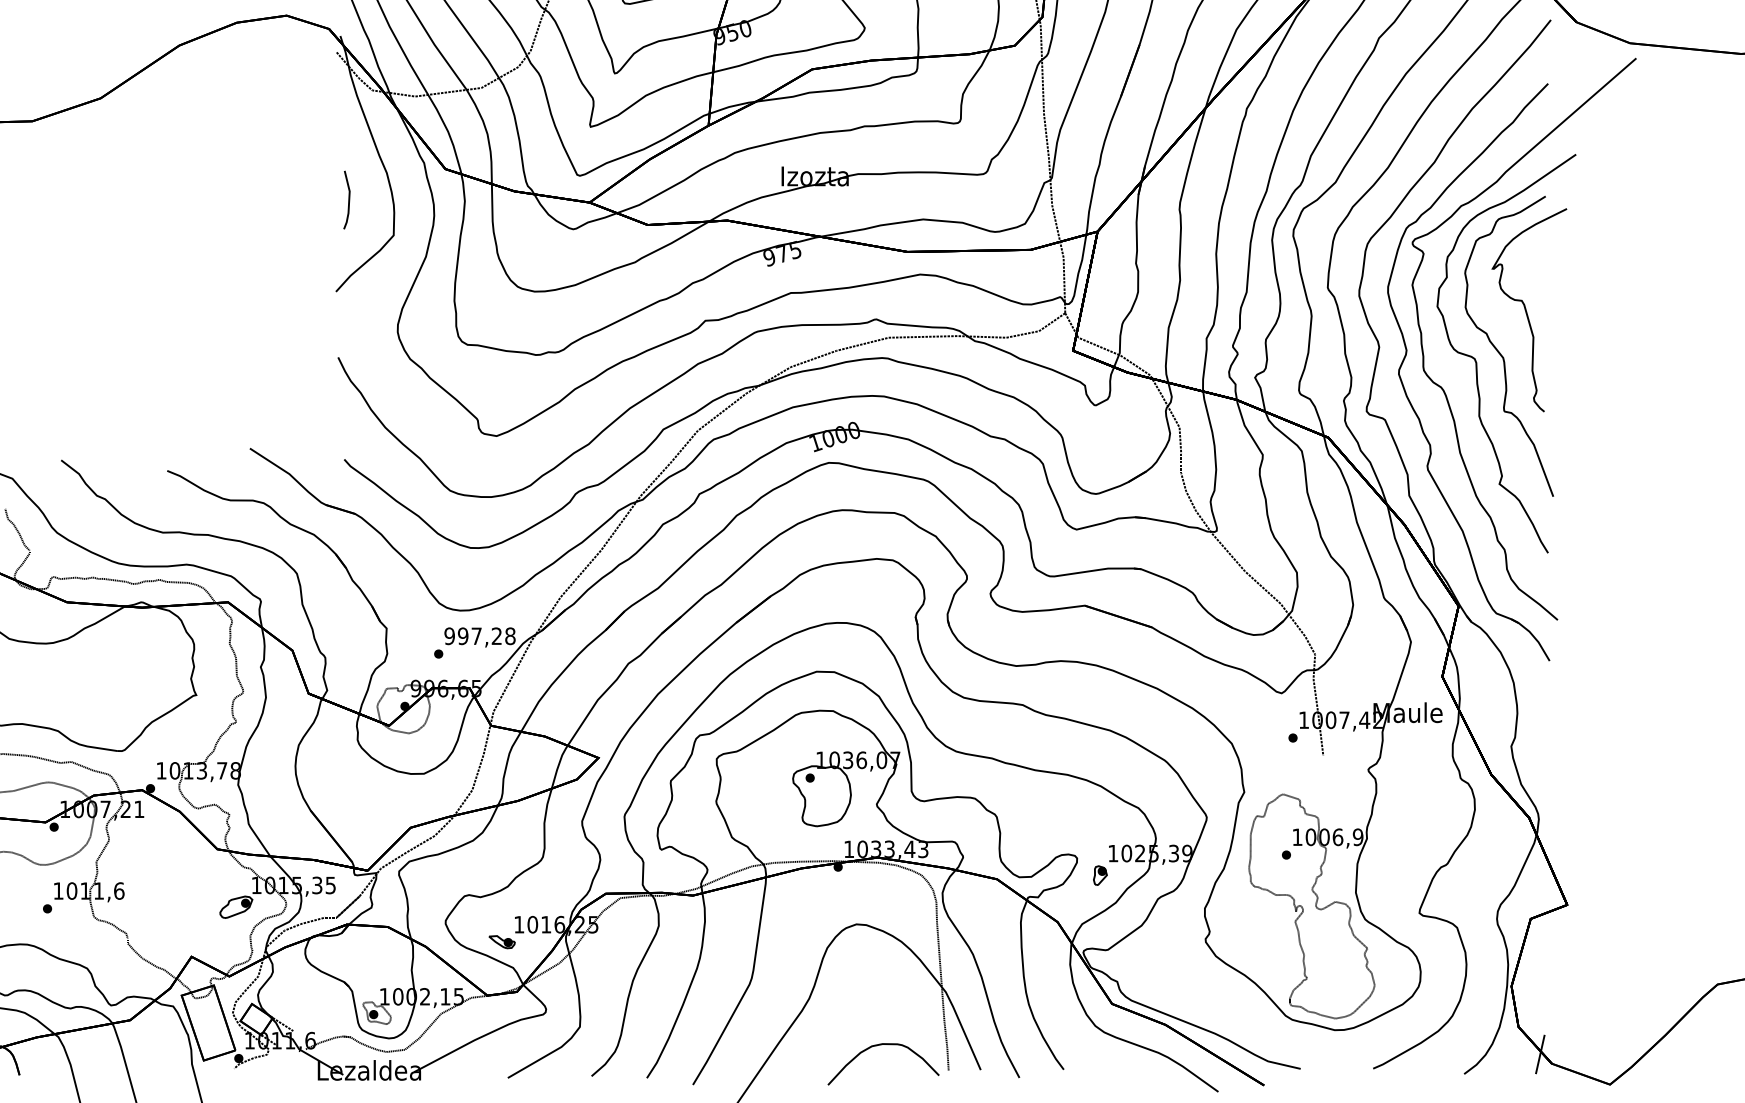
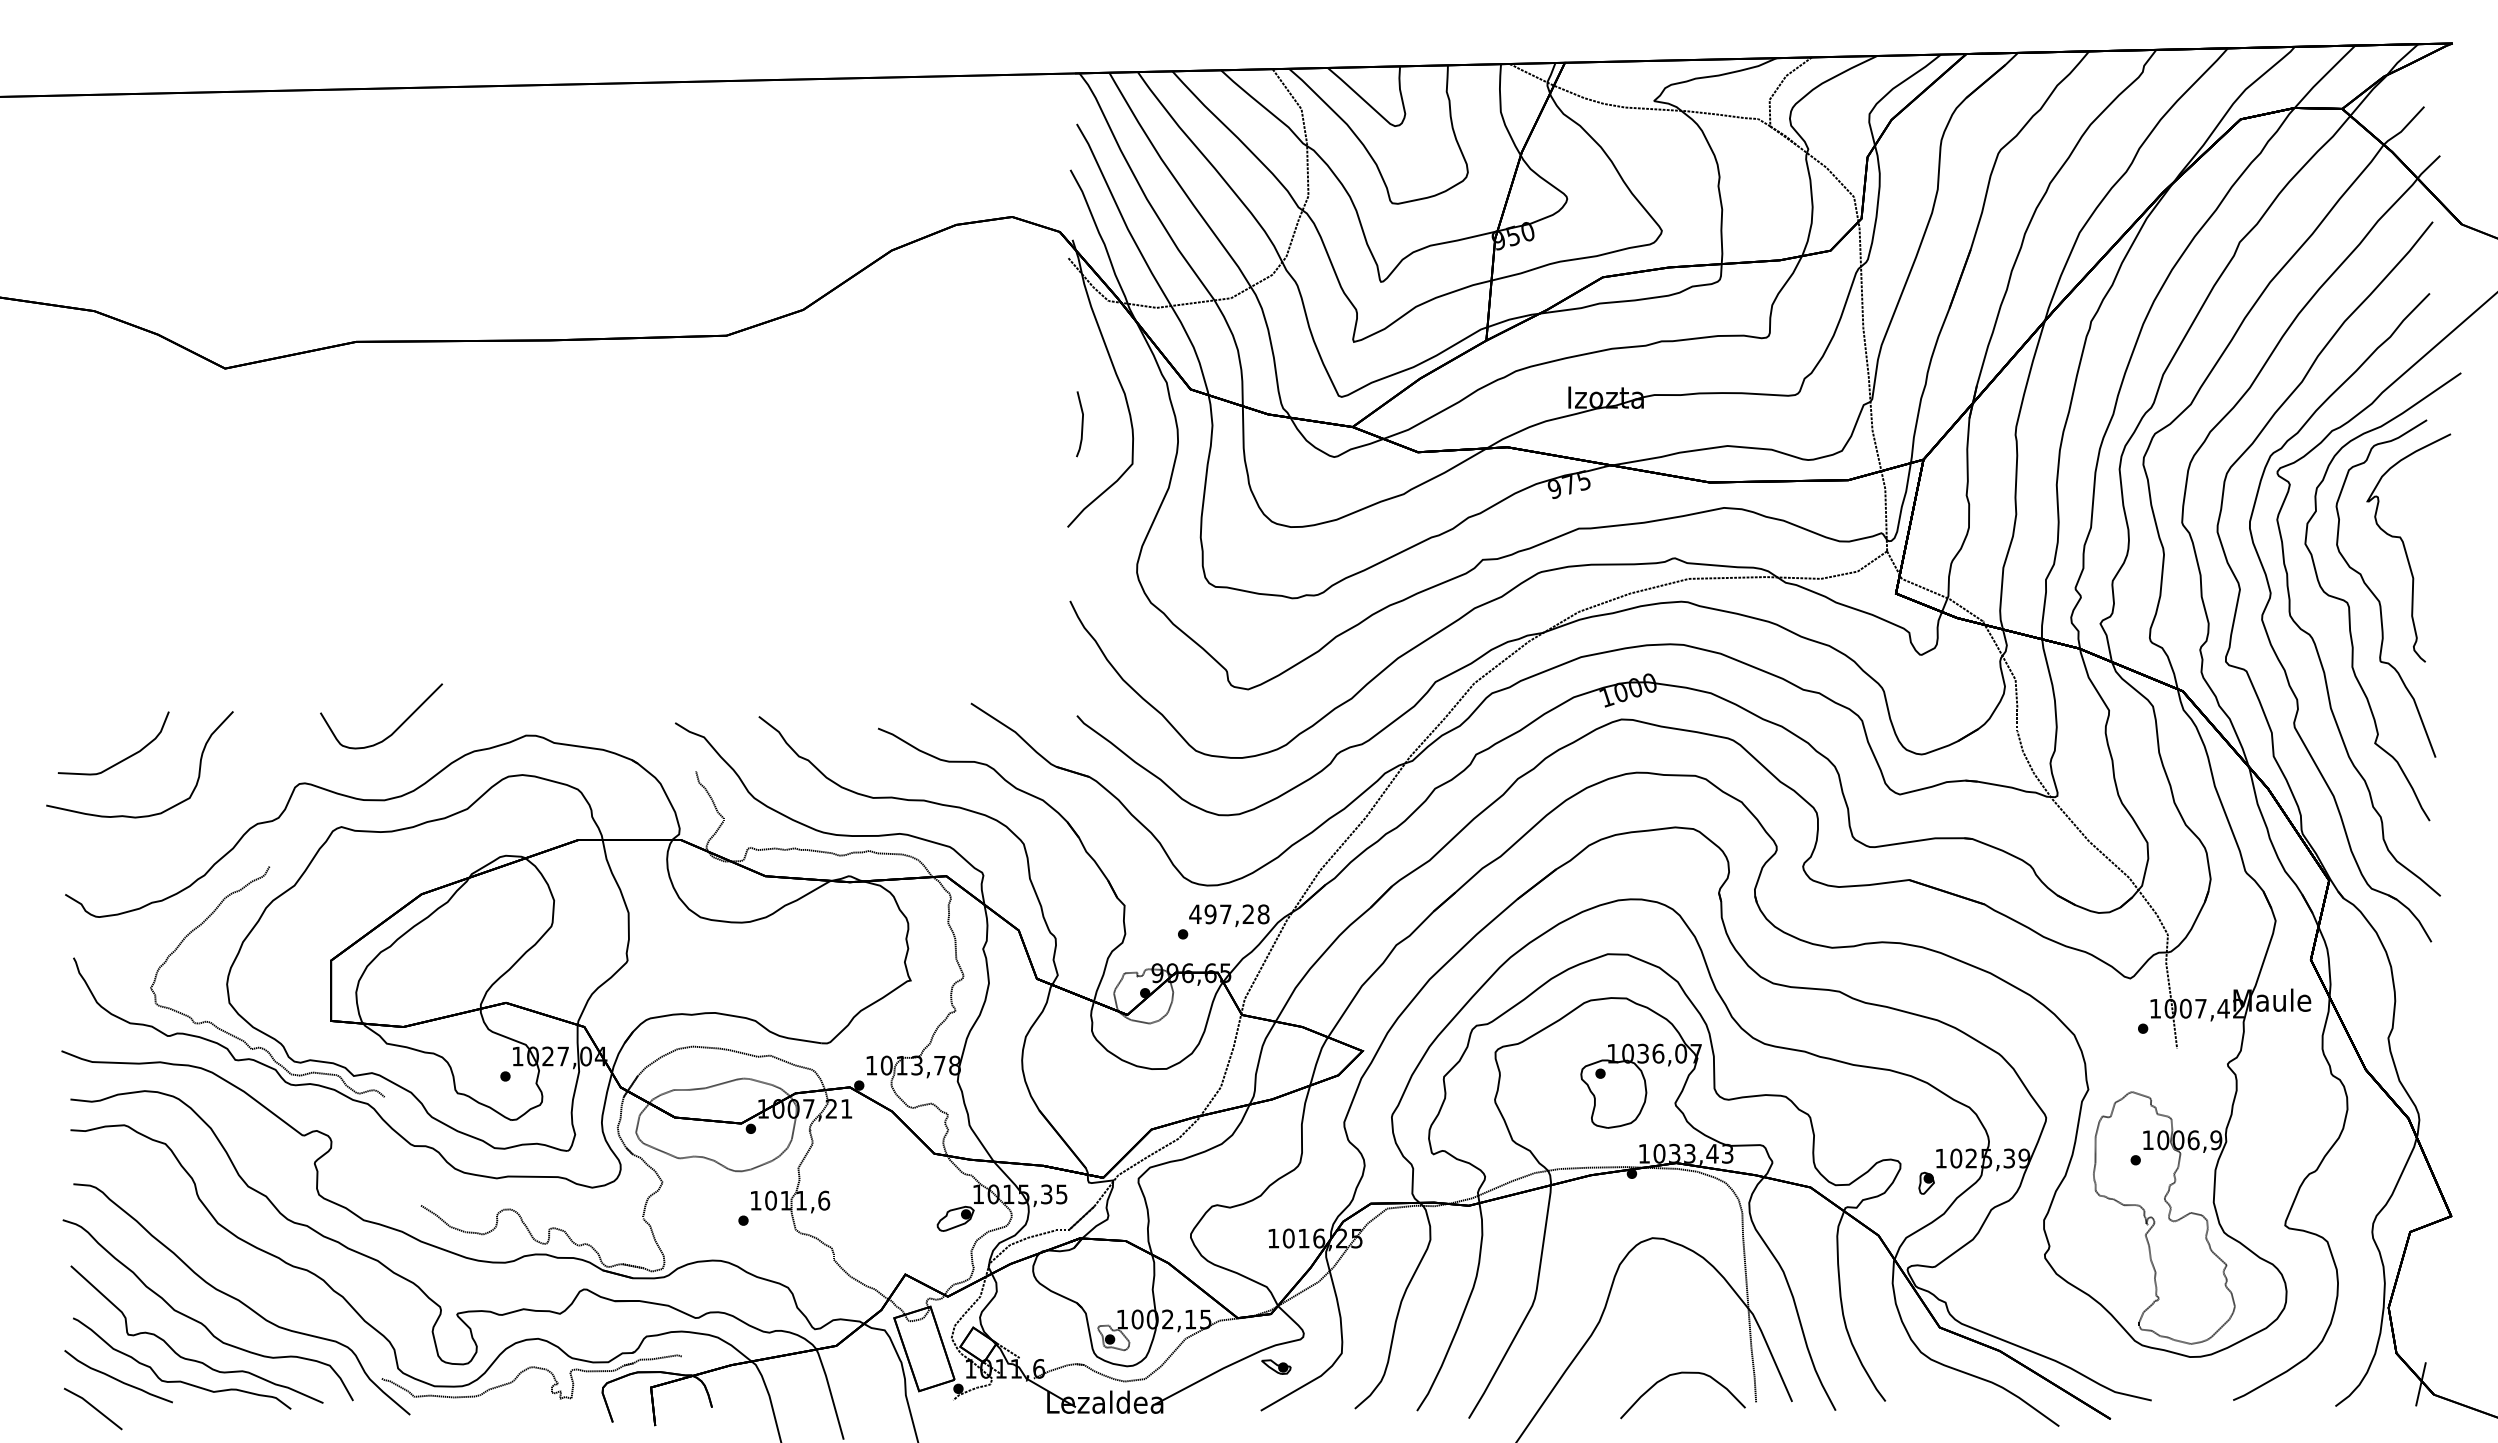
text: (449, 636) -> (1195, 914), 997,28 -> 497,28
part: (502, 941) -> (1276, 1366), moved

